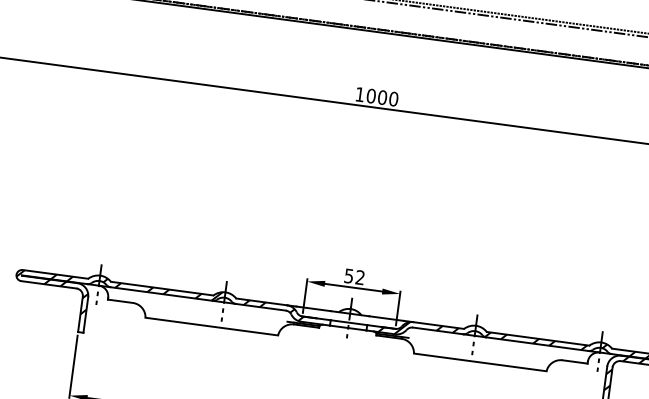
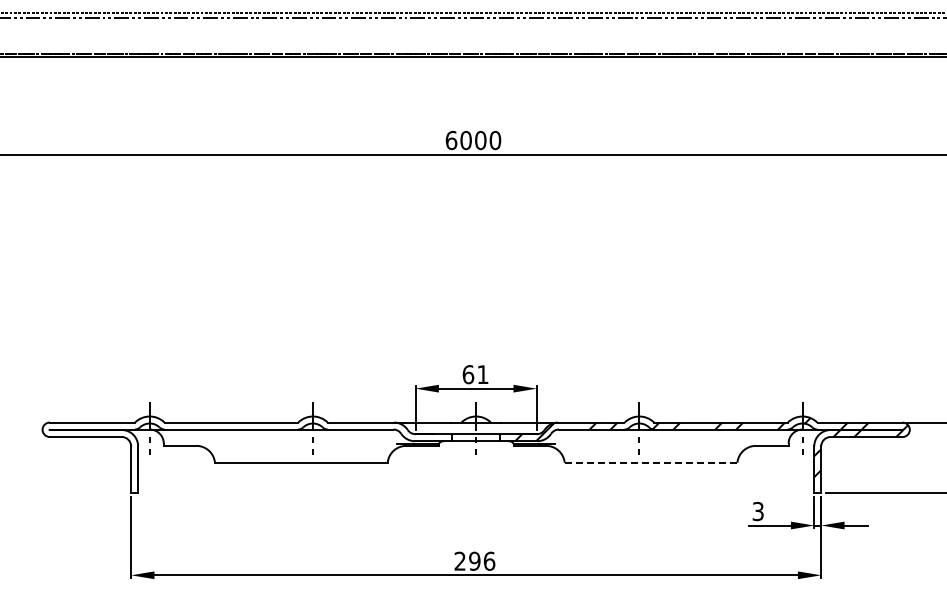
text: (360, 94) -> (451, 140), 1000 -> 6000
text: (354, 276) -> (475, 374), 52 -> 61
hatch: (158, 303) -> (229, 442), removed
line: (479, 362) -> (650, 462), solid -> dashed

